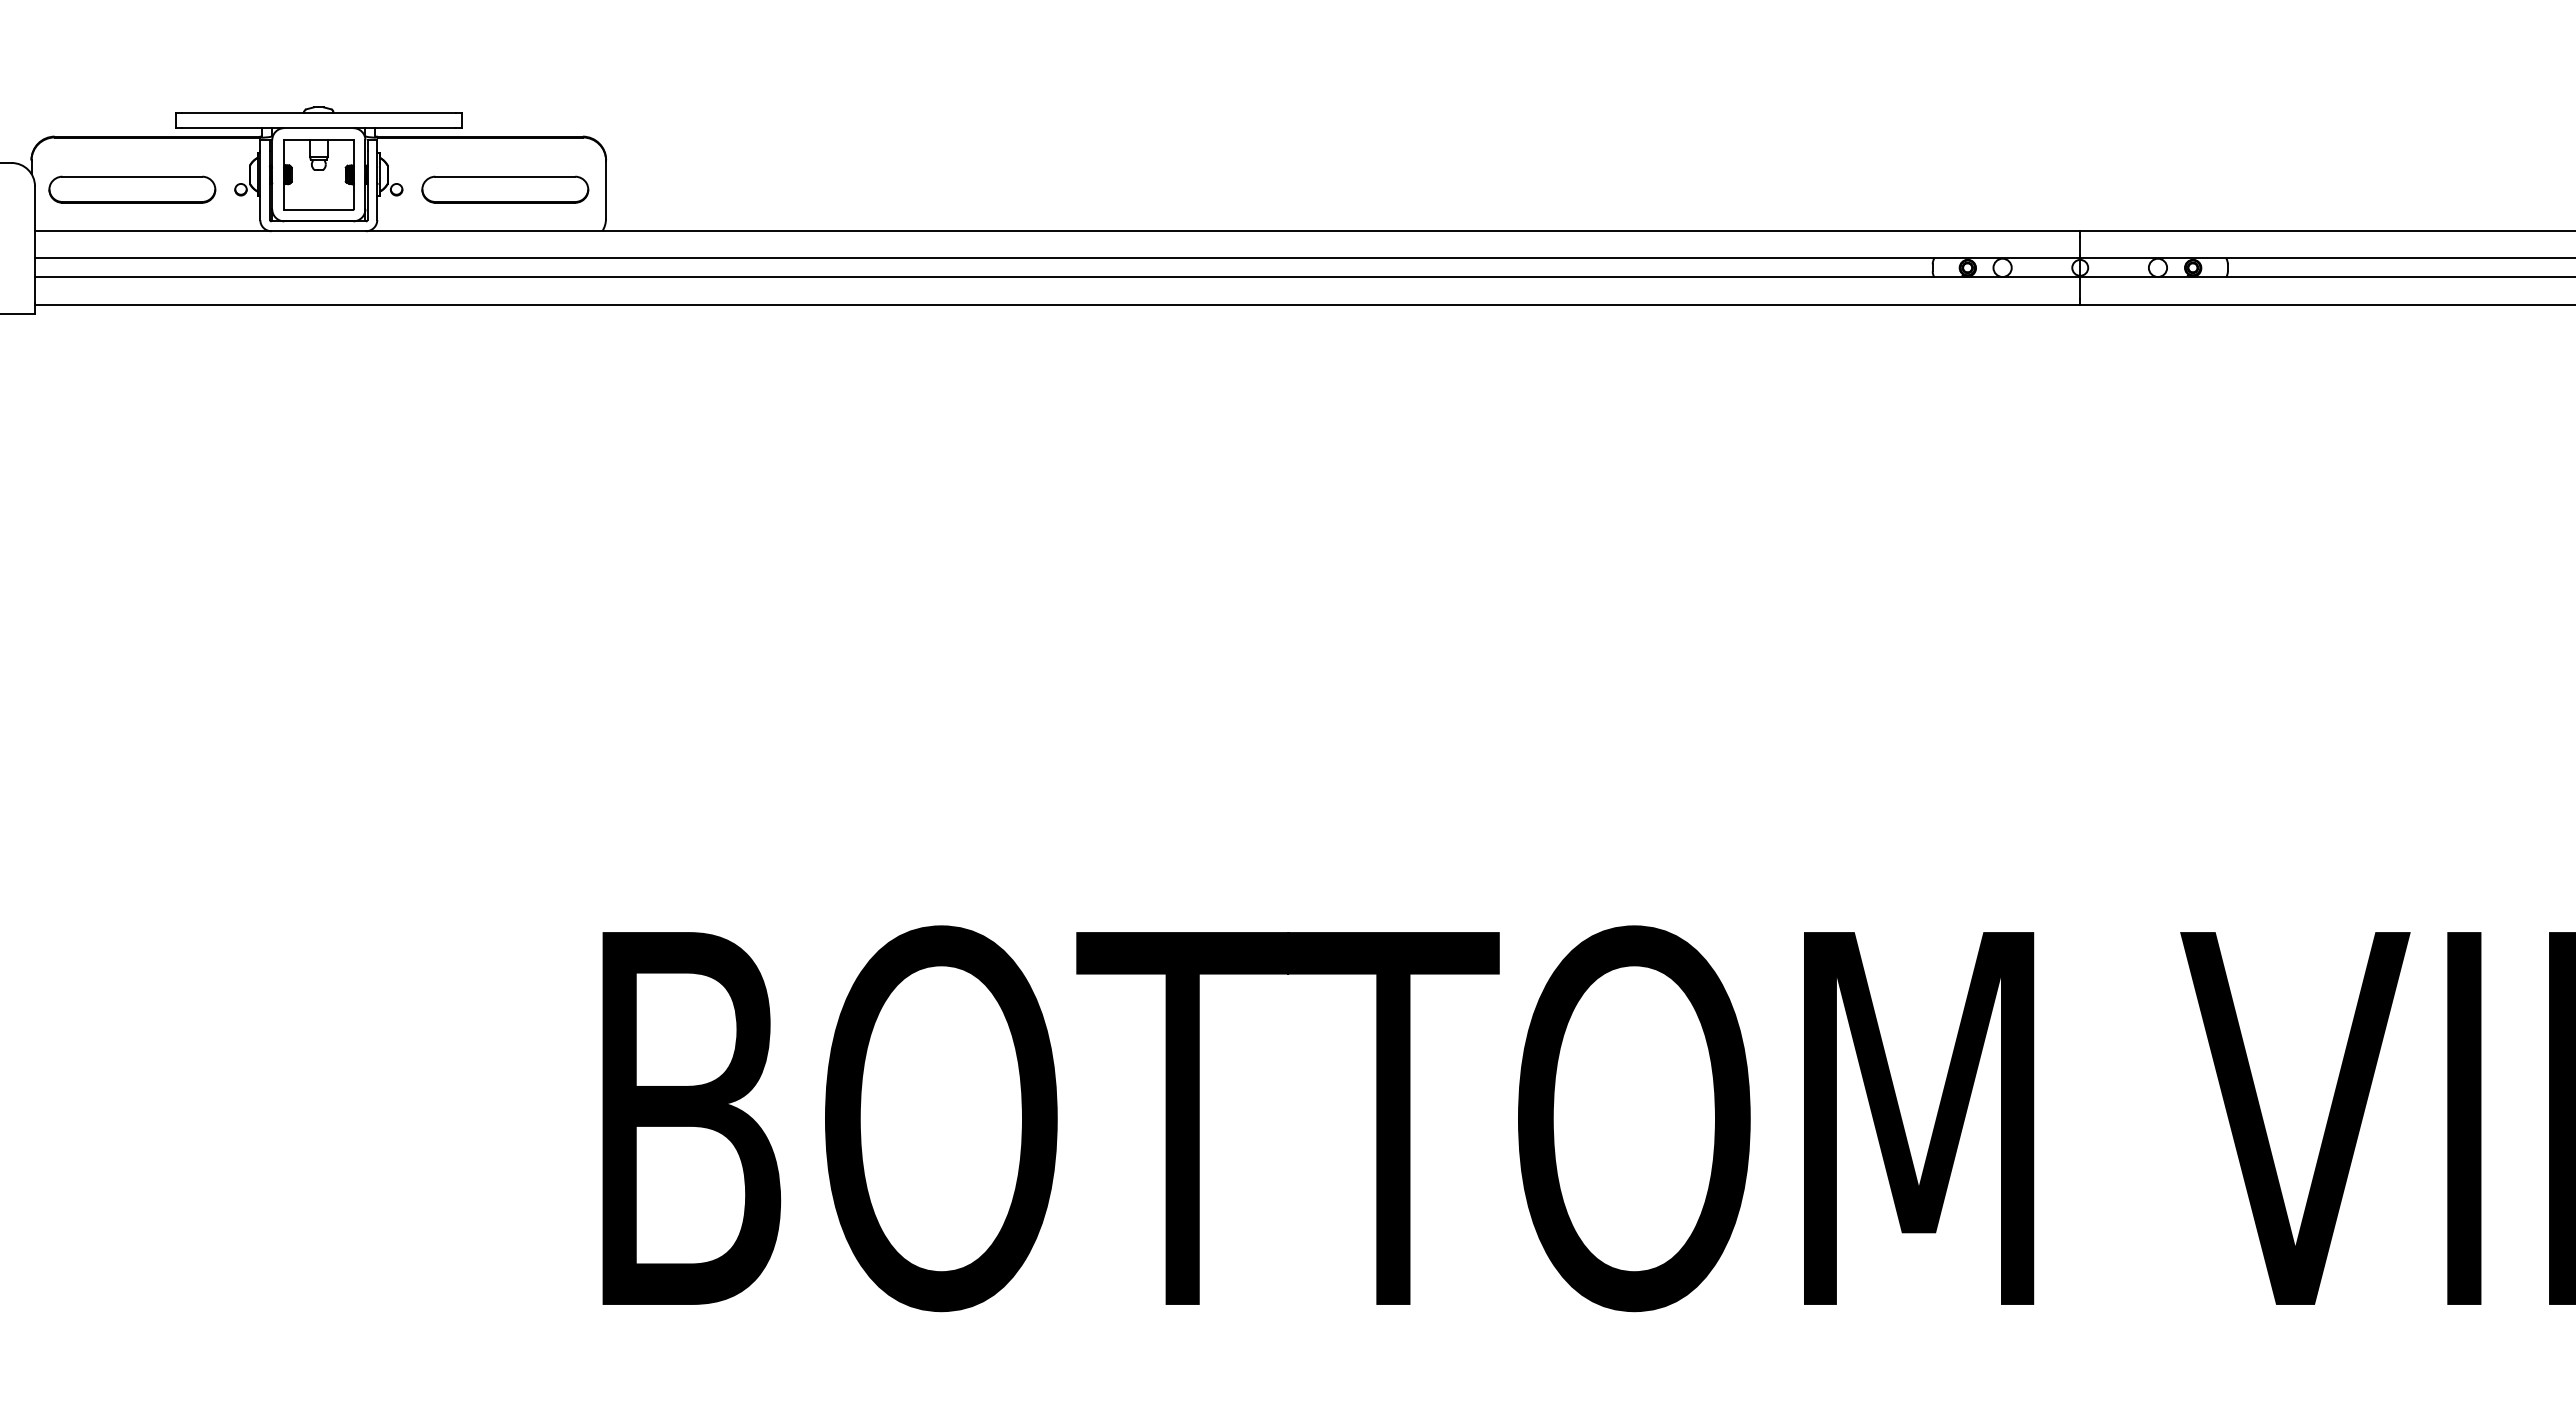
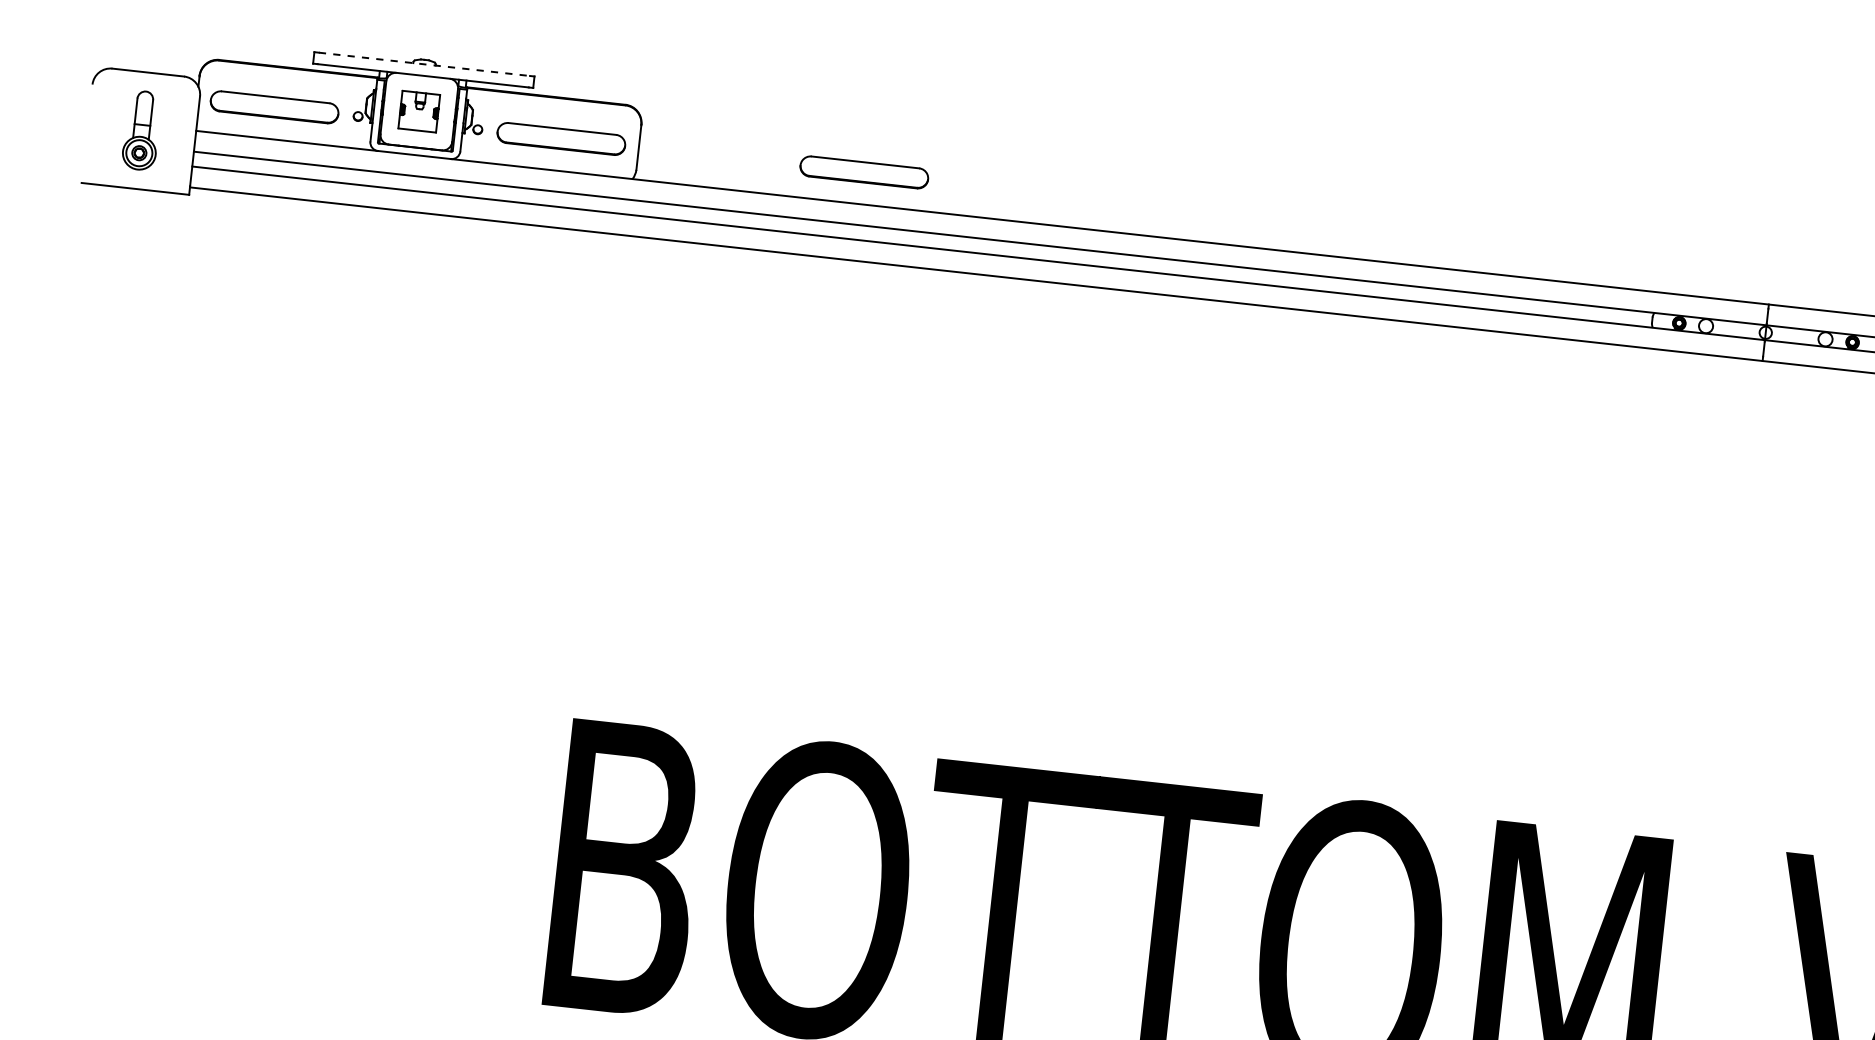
line: (319, 113) -> (424, 64), solid -> dashed
part: (318, 174) -> (419, 111), size x0.7
part: (899, 189) -> (864, 172), added

